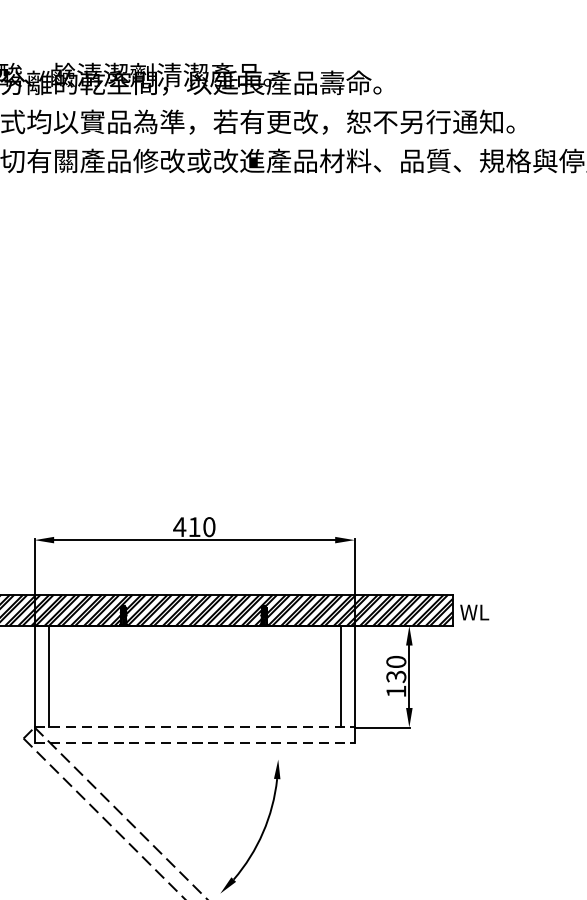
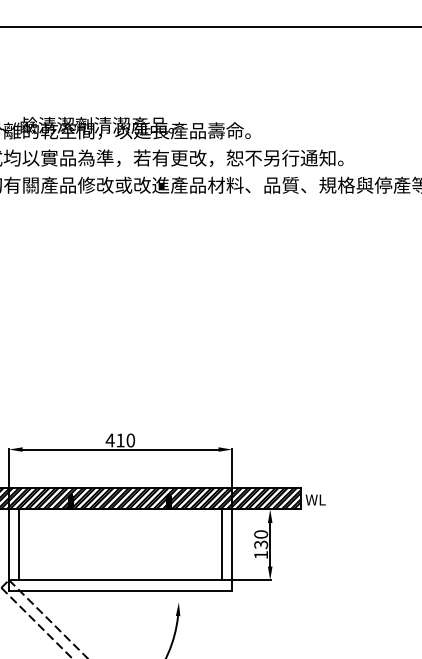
line: (194, 727) -> (120, 580), dashed -> solid
line: (194, 743) -> (120, 591), dashed -> solid

